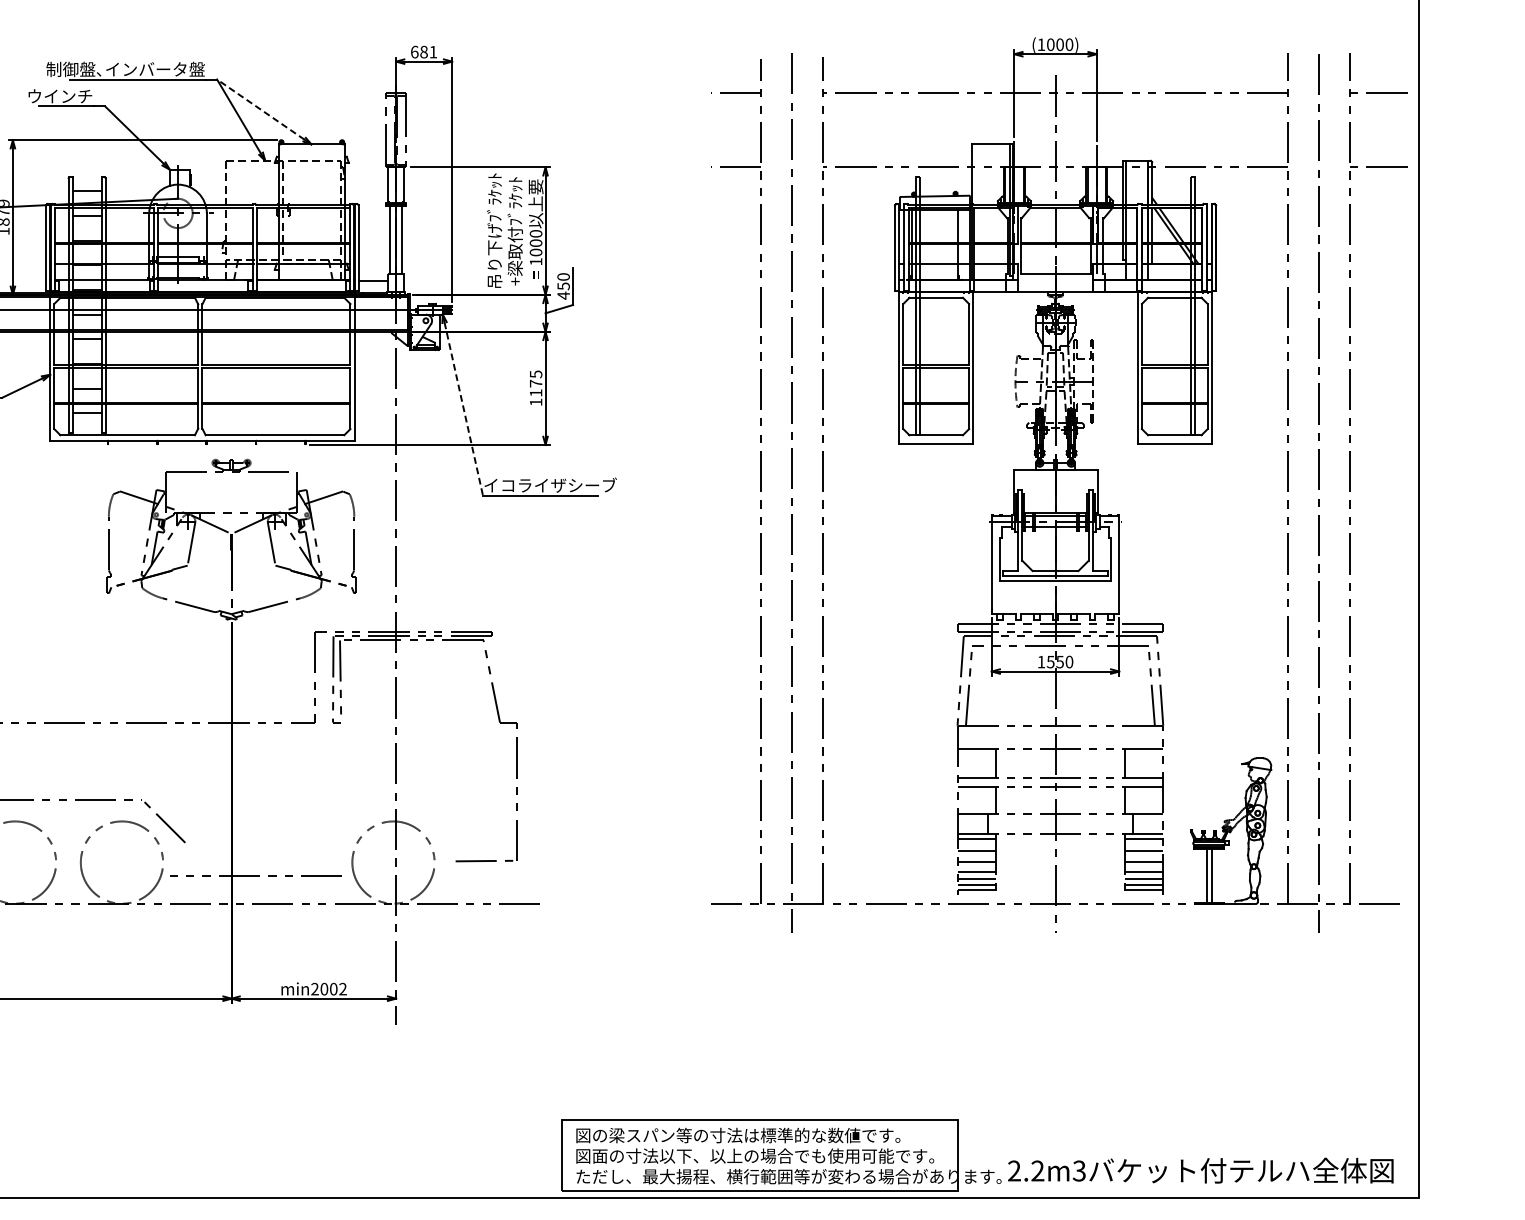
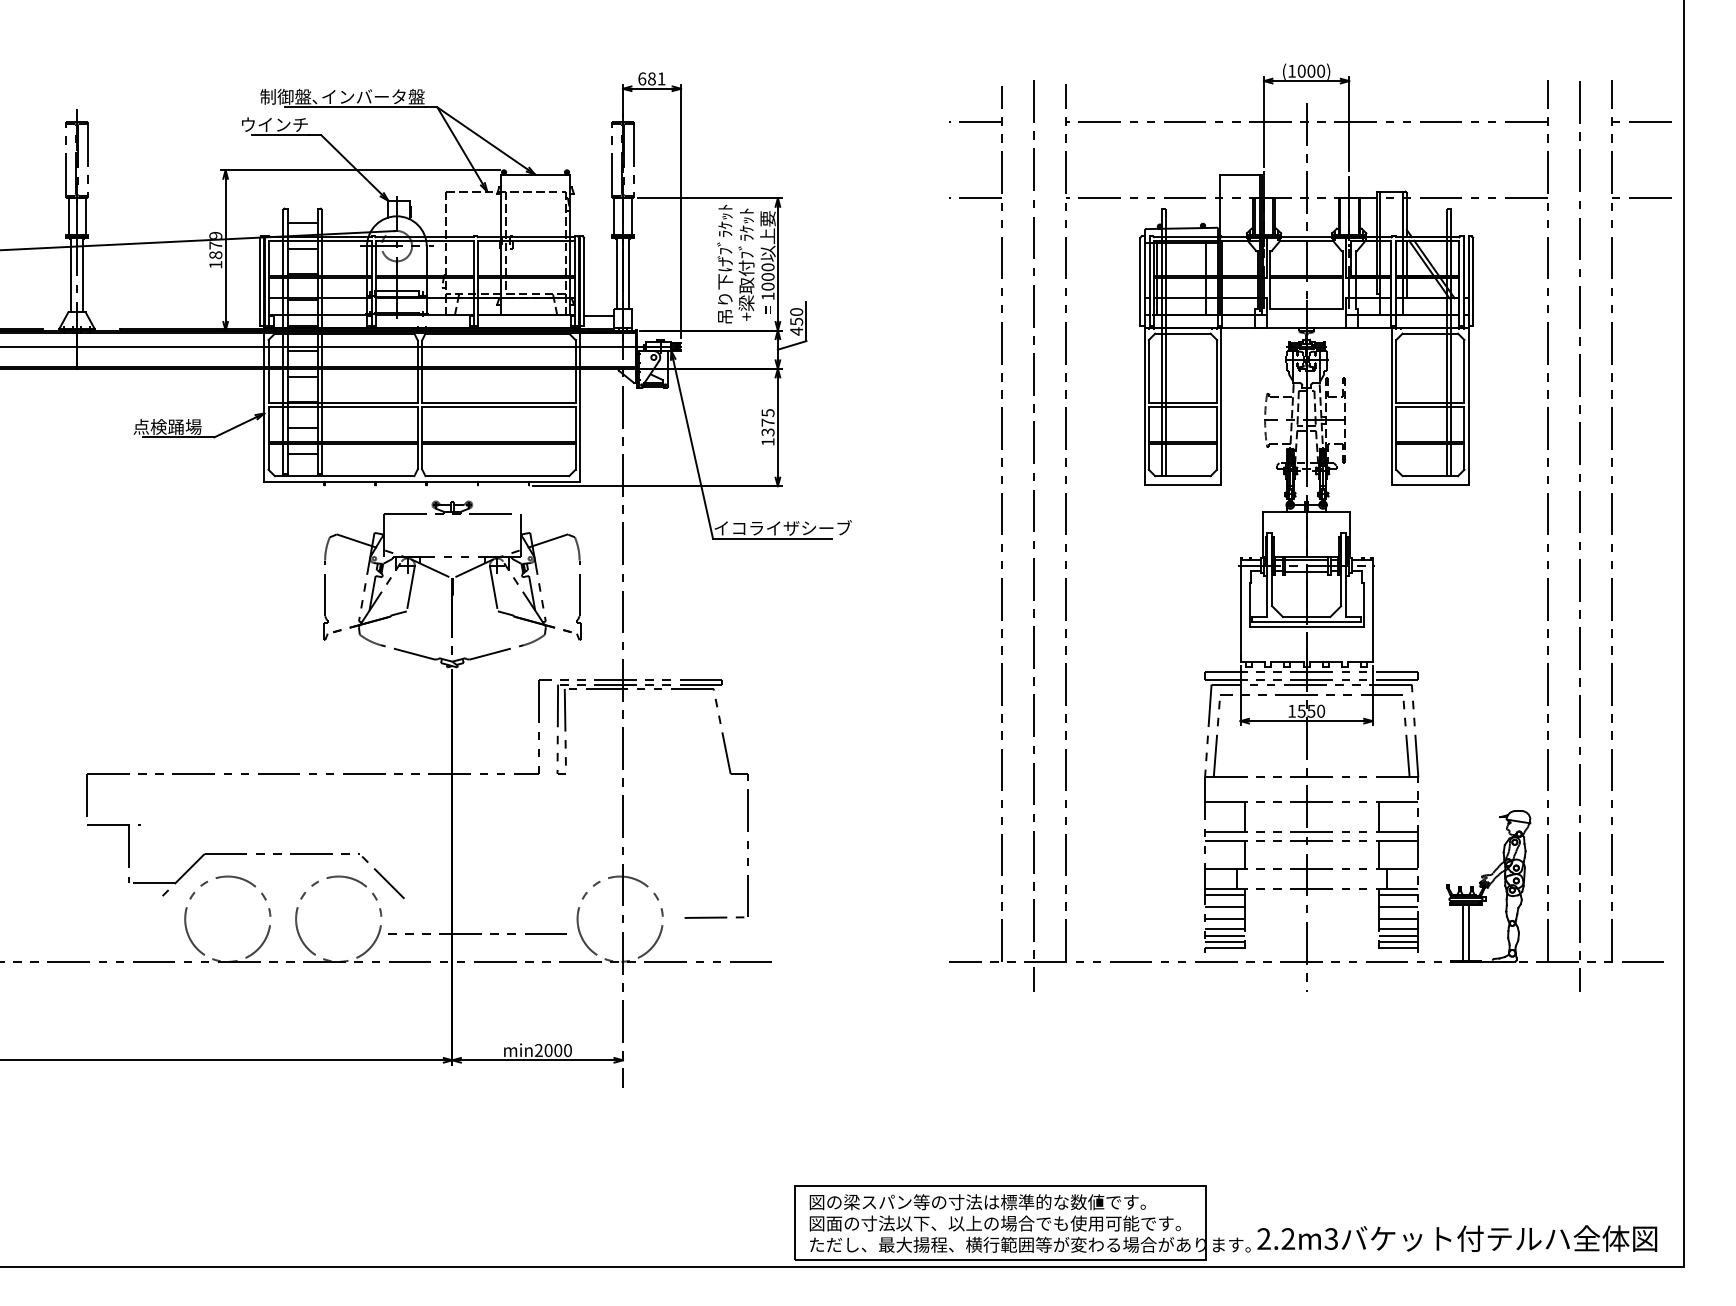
line: (260, 109) -> (482, 138), dashed -> solid
text: (535, 393) -> (767, 432), 1175 -> 1375
line: (464, 409) -> (693, 449), dashed -> solid
text: (342, 989) -> (567, 1050), min2002 -> min2000

